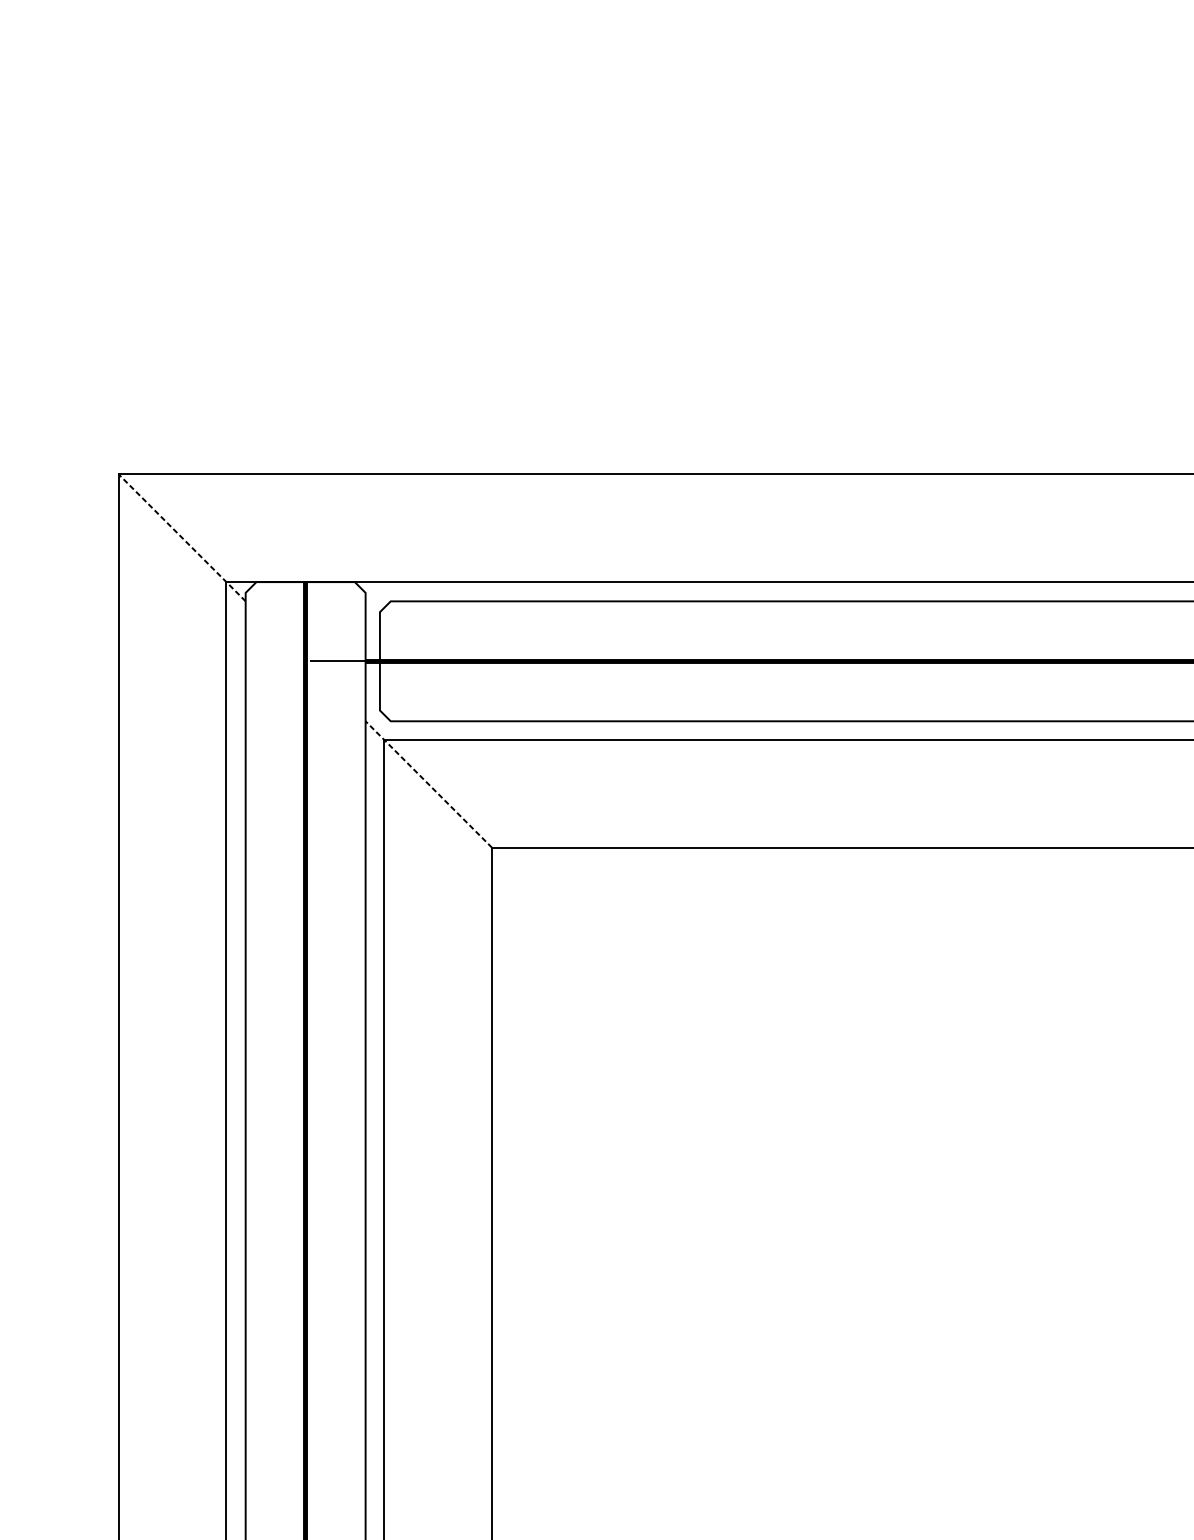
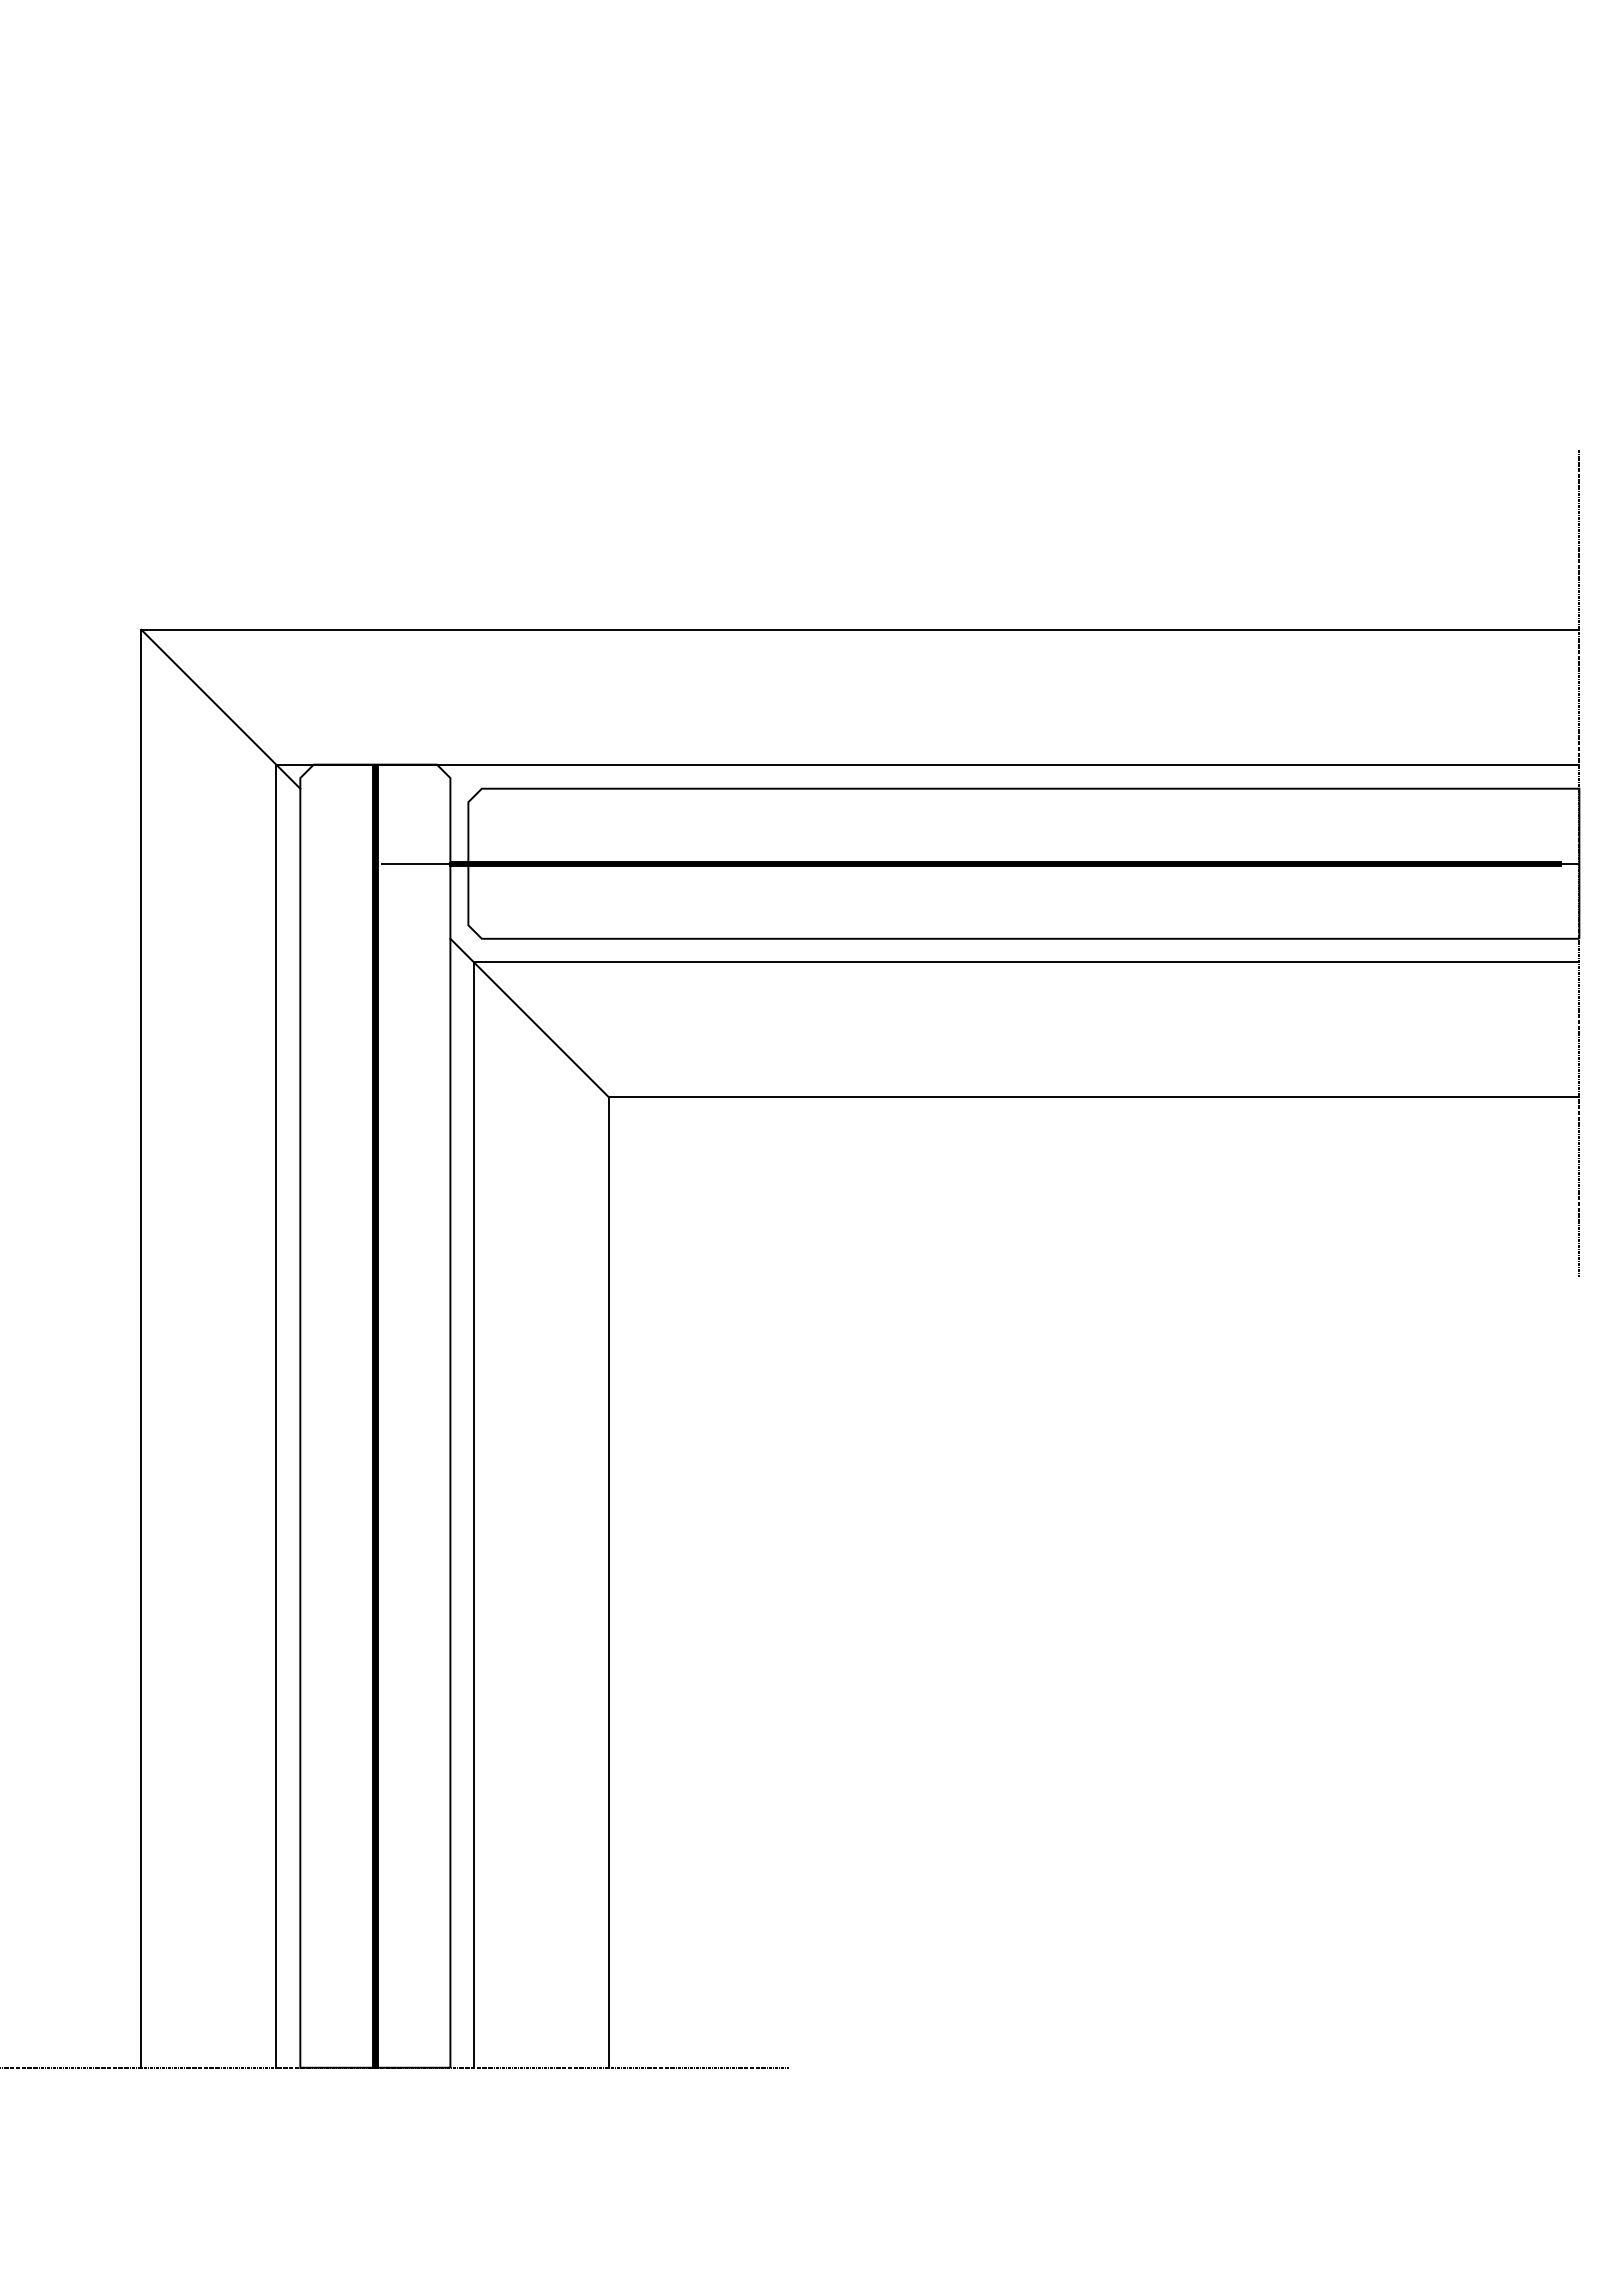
line: (181, 537) -> (220, 708), dashed -> solid
line: (428, 784) -> (529, 1017), dashed -> solid

